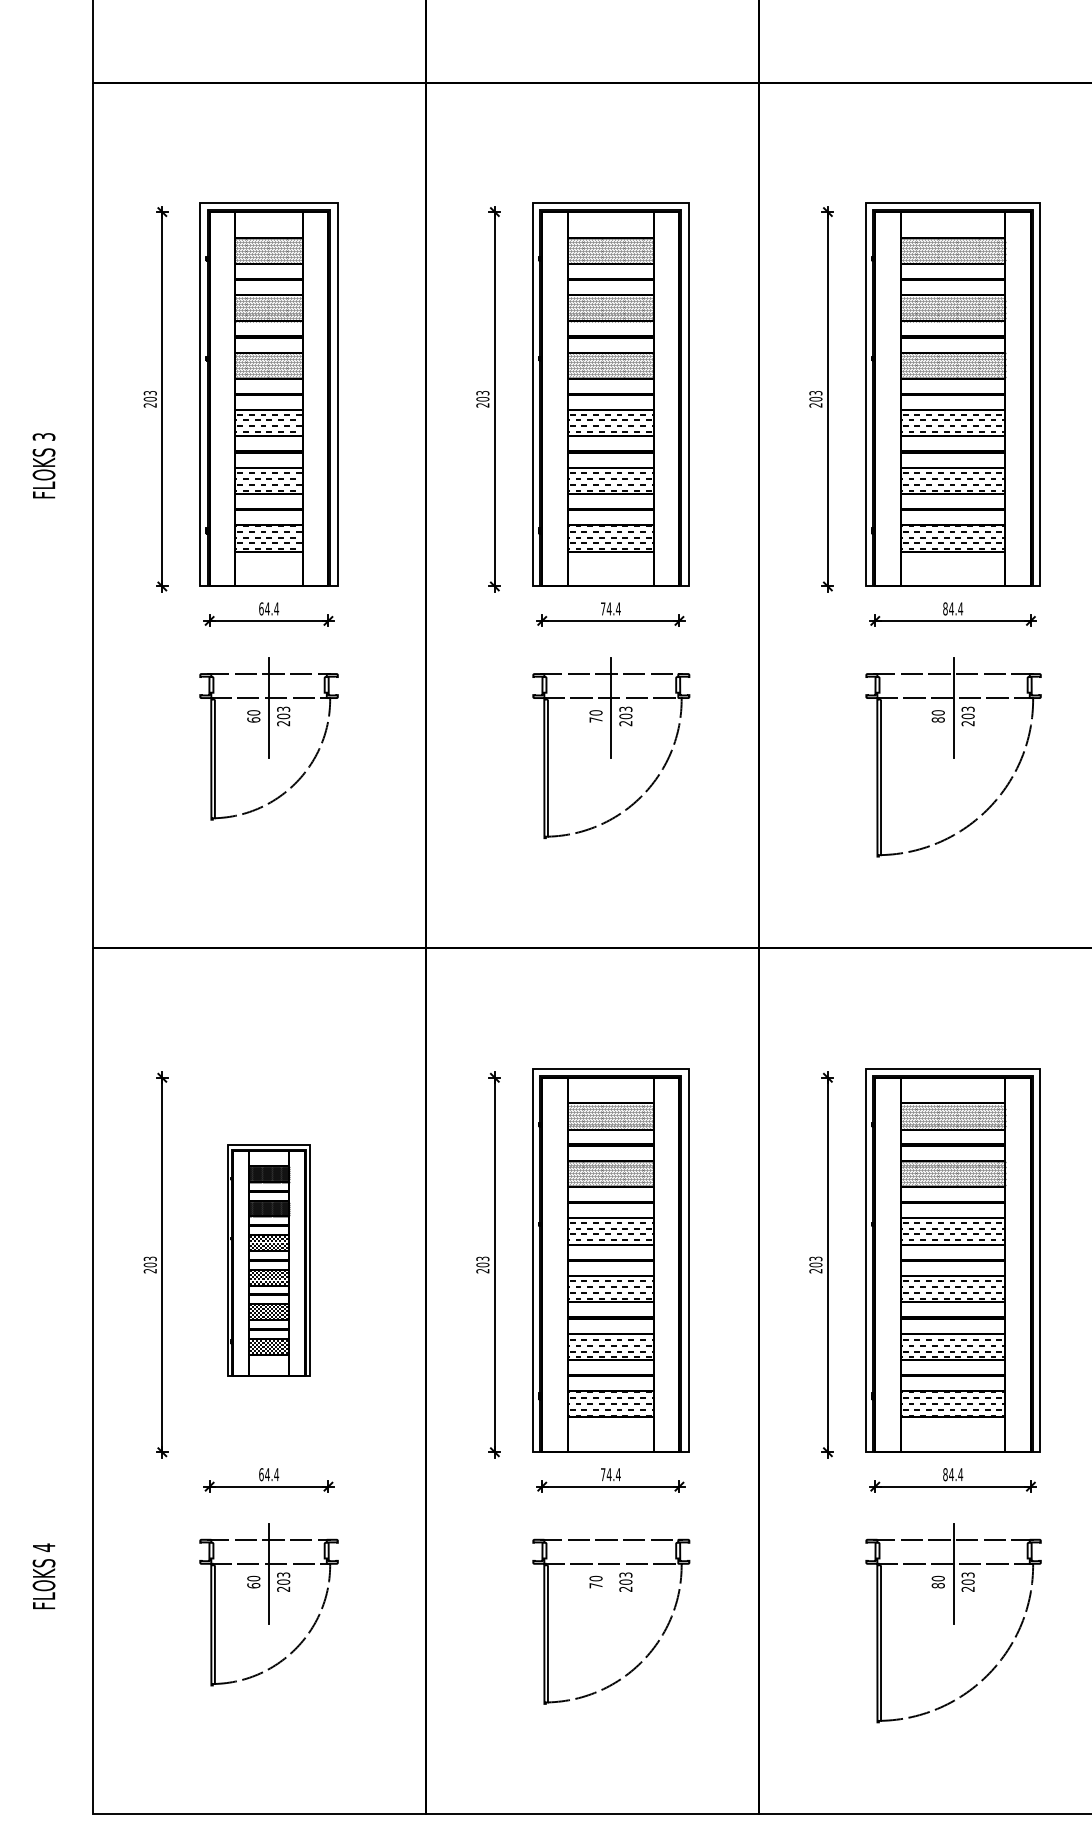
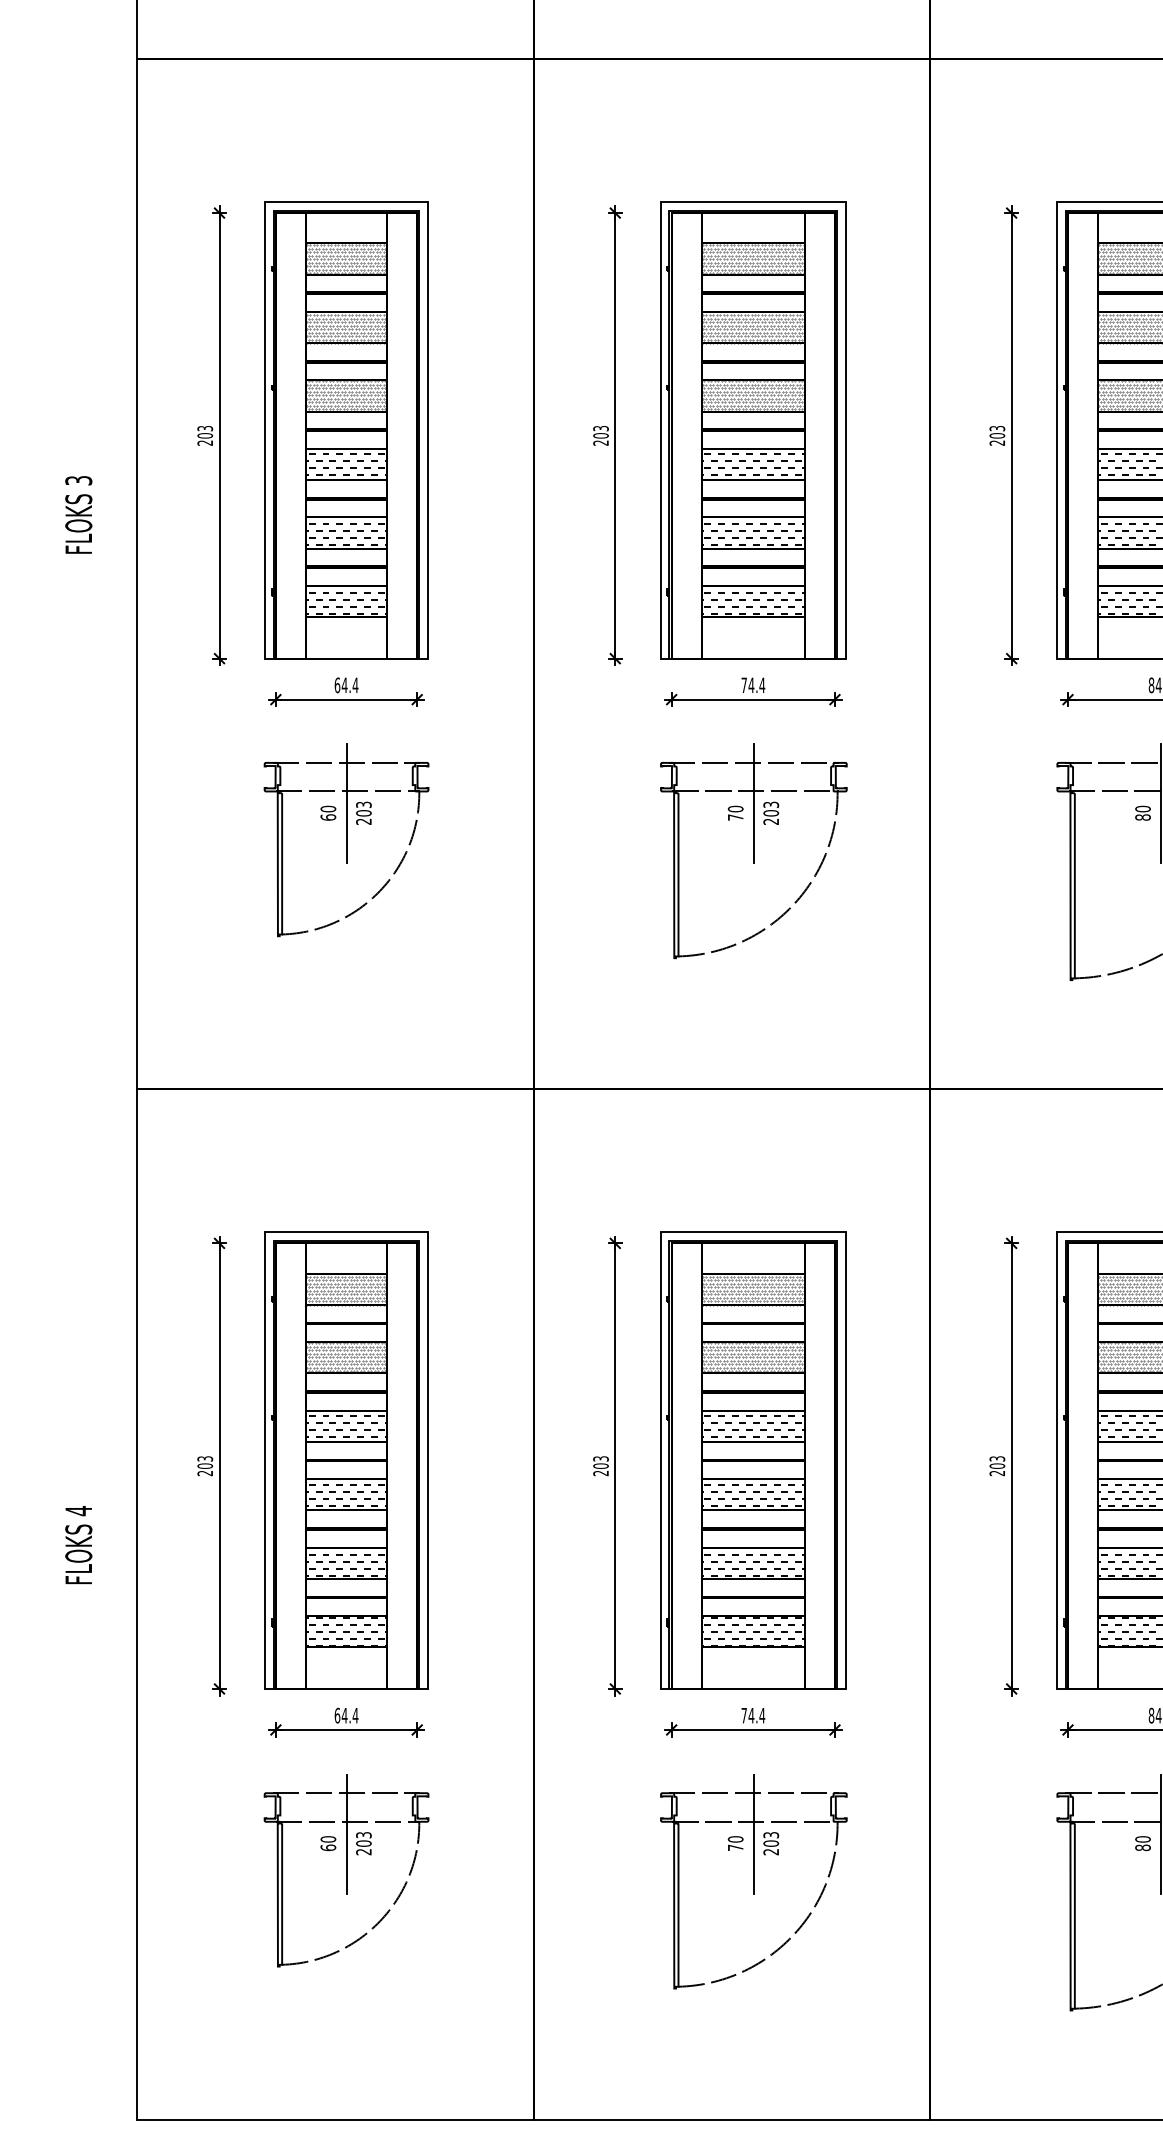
part: (268, 1260) -> (345, 1460), size x1.67
line: (611, 1574) -> (754, 1834), added
text: (43, 1575) -> (78, 1544), moved

